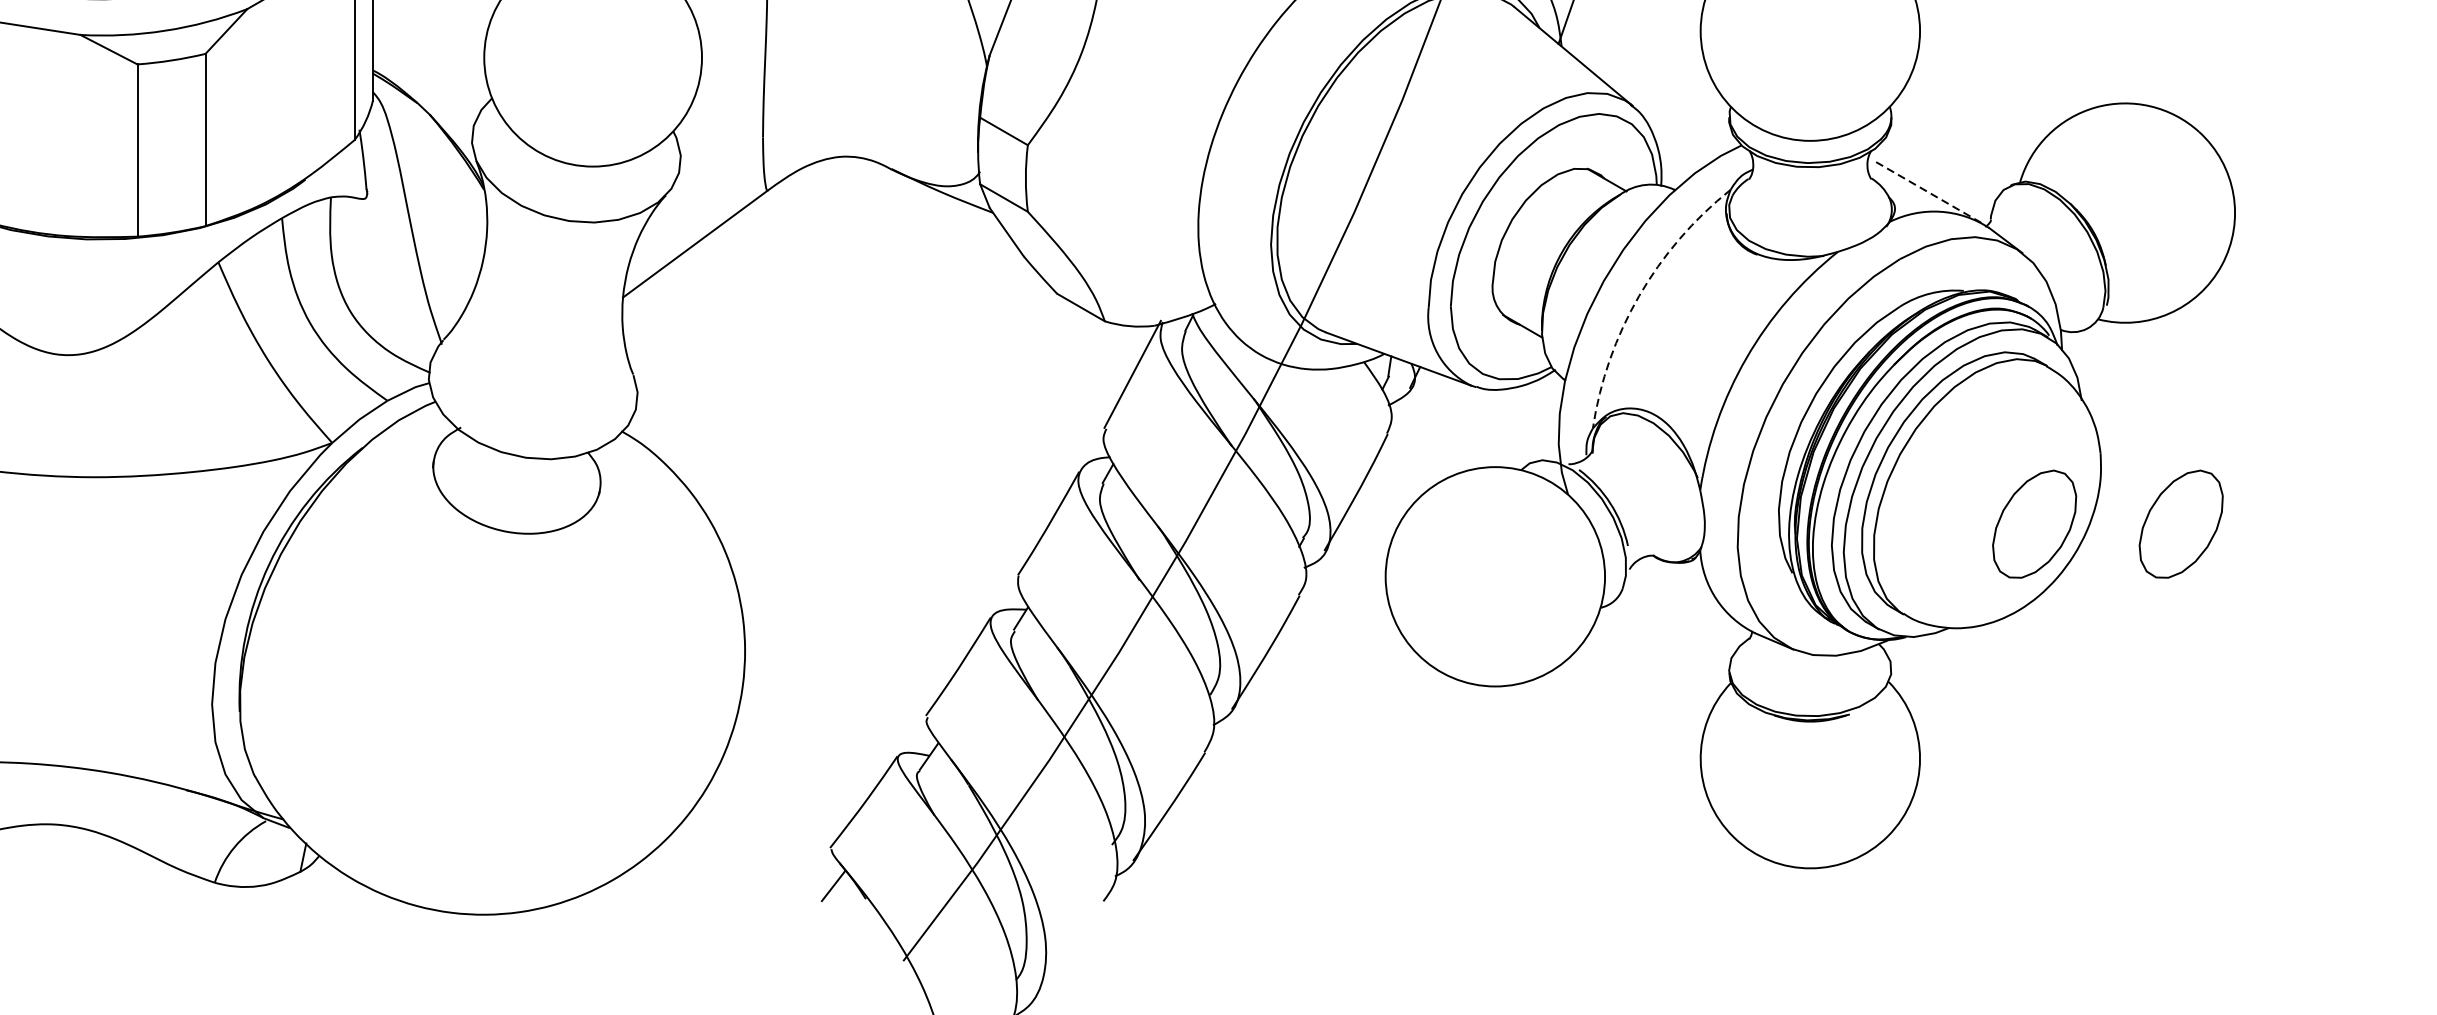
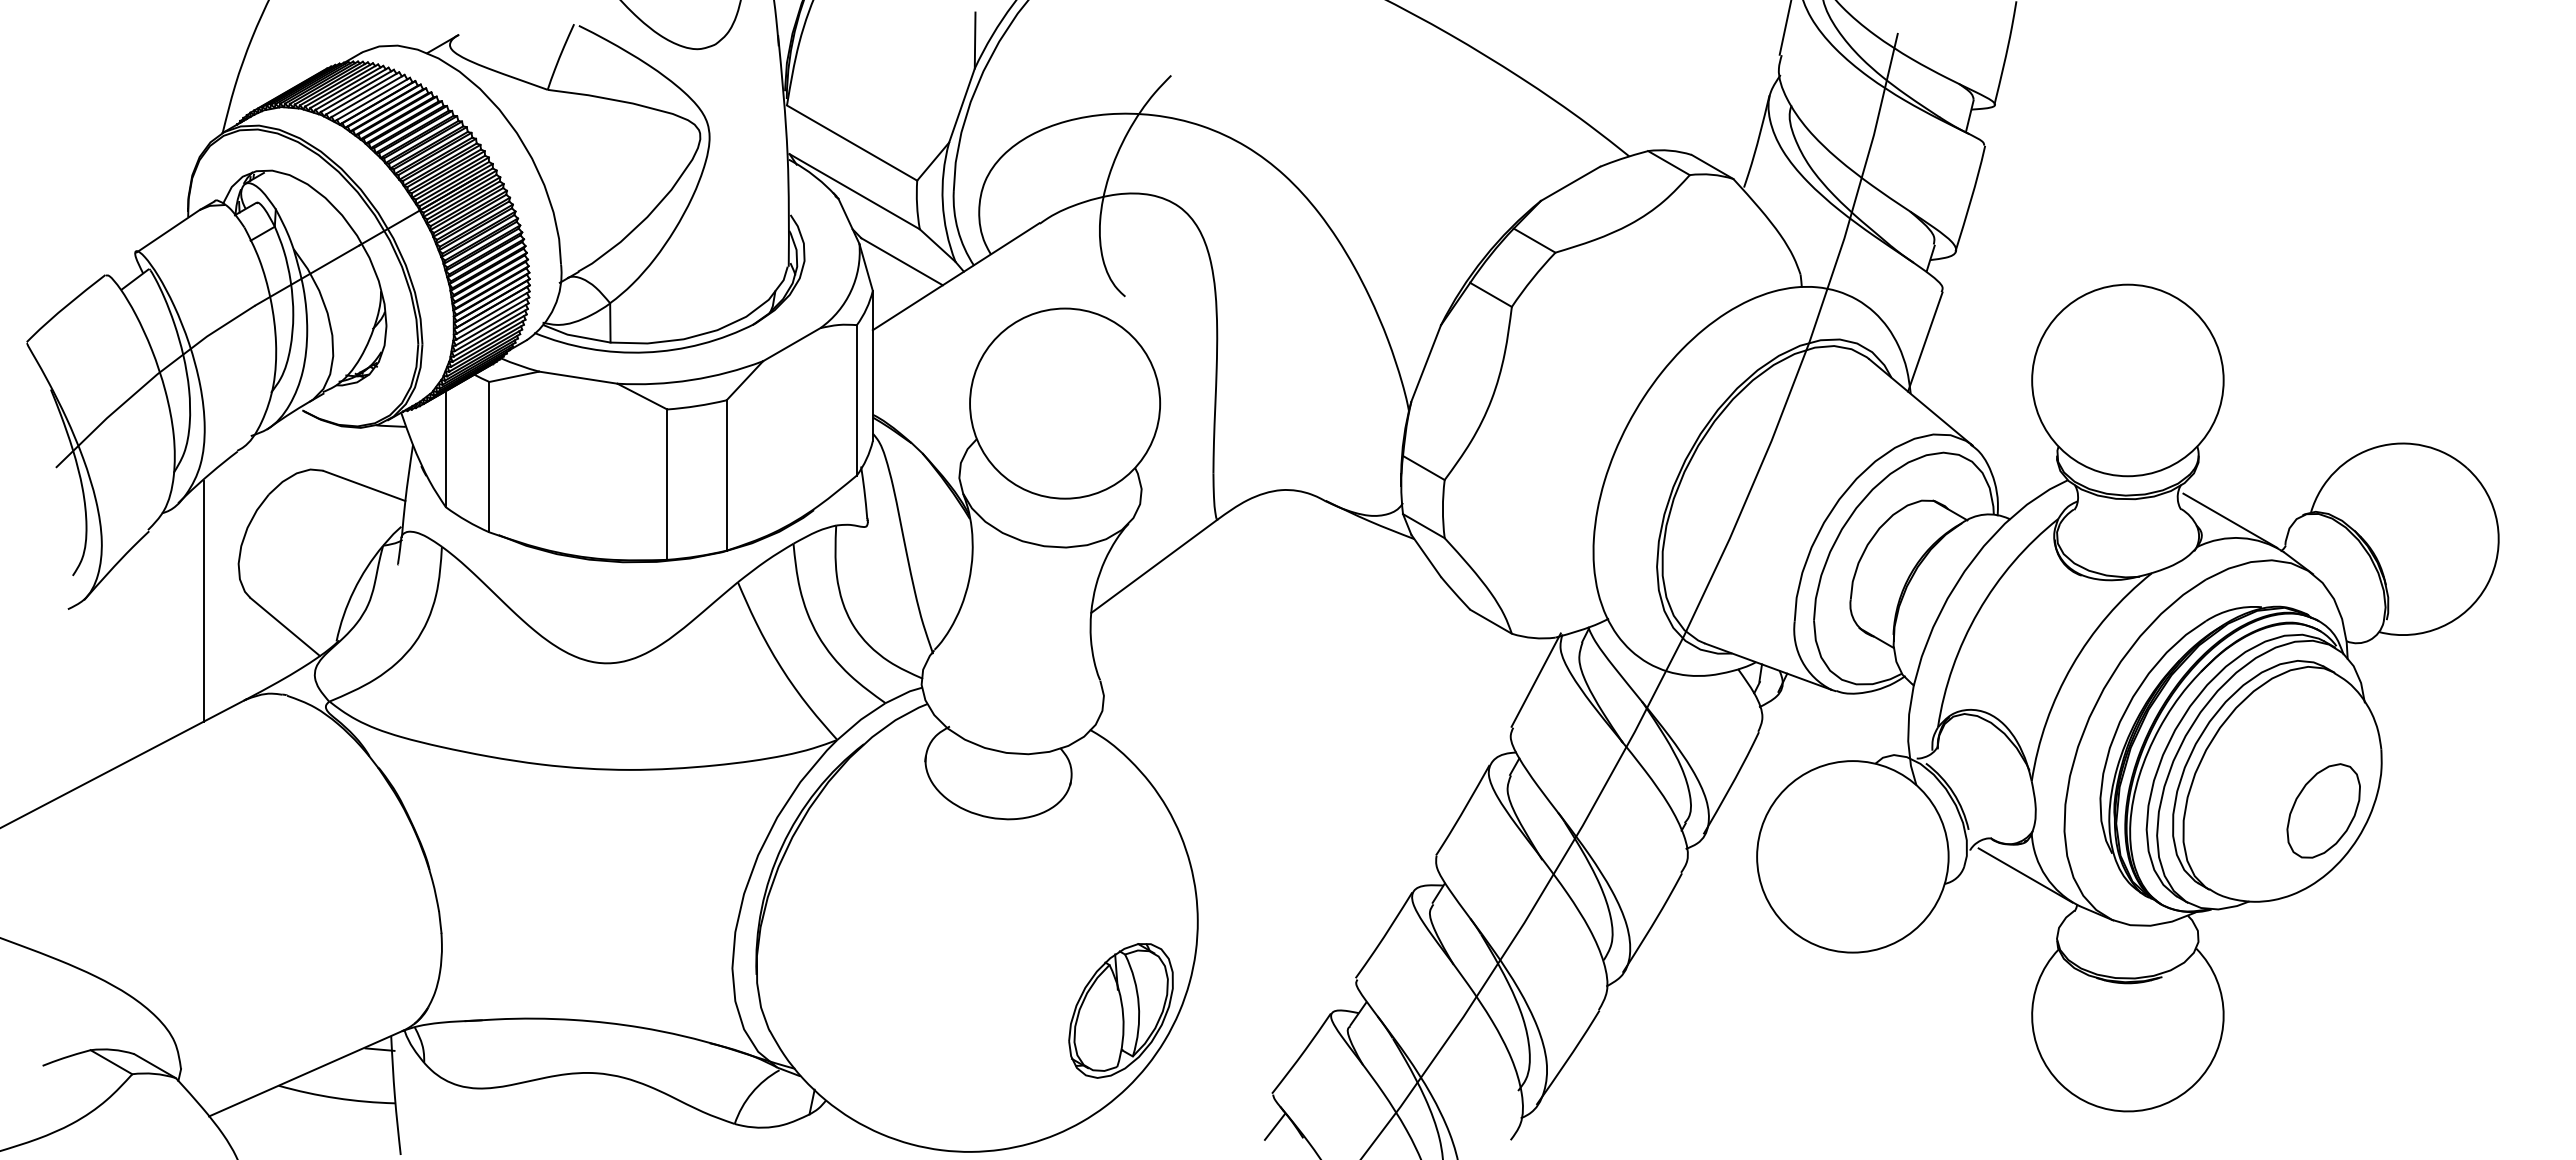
line: (1926, 191) -> (2229, 520), dashed -> solid
arc: (1639, 295) -> (1978, 611), dashed -> solid
part: (2180, 523) -> (2451, 810), removed
line: (1693, 598) -> (2025, 875), added
part: (656, 752) -> (1120, 1010), added

